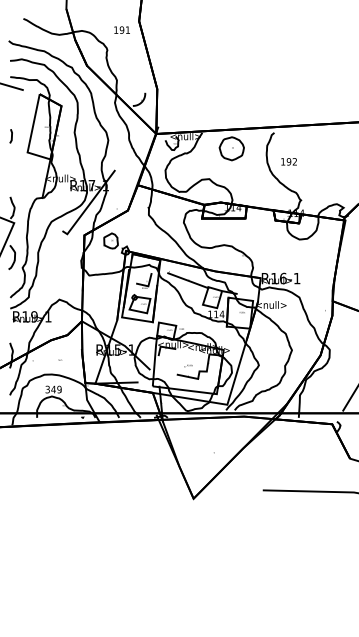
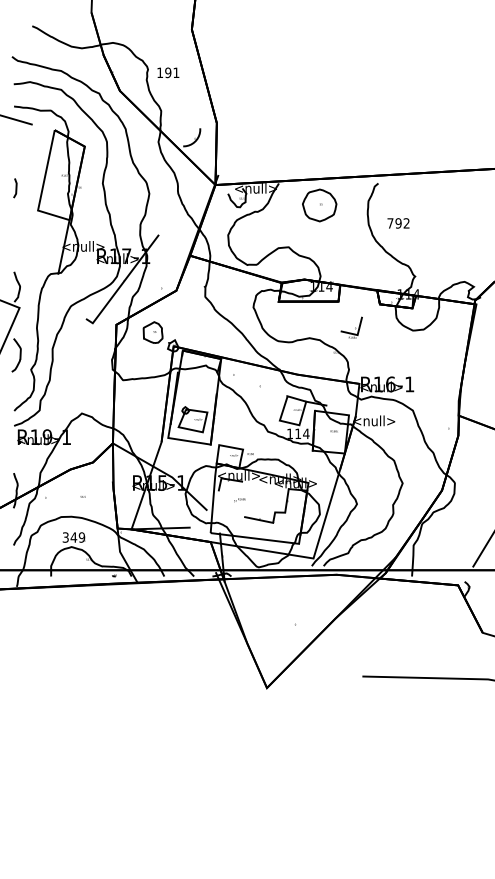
text: (122, 29) -> (168, 72), moved
text: (283, 161) -> (390, 223), 192 -> 792
part: (143, 280) -> (351, 327), moved
line: (188, 280) -> (259, 387), removed
text: (188, 366) -> (239, 500), moved

